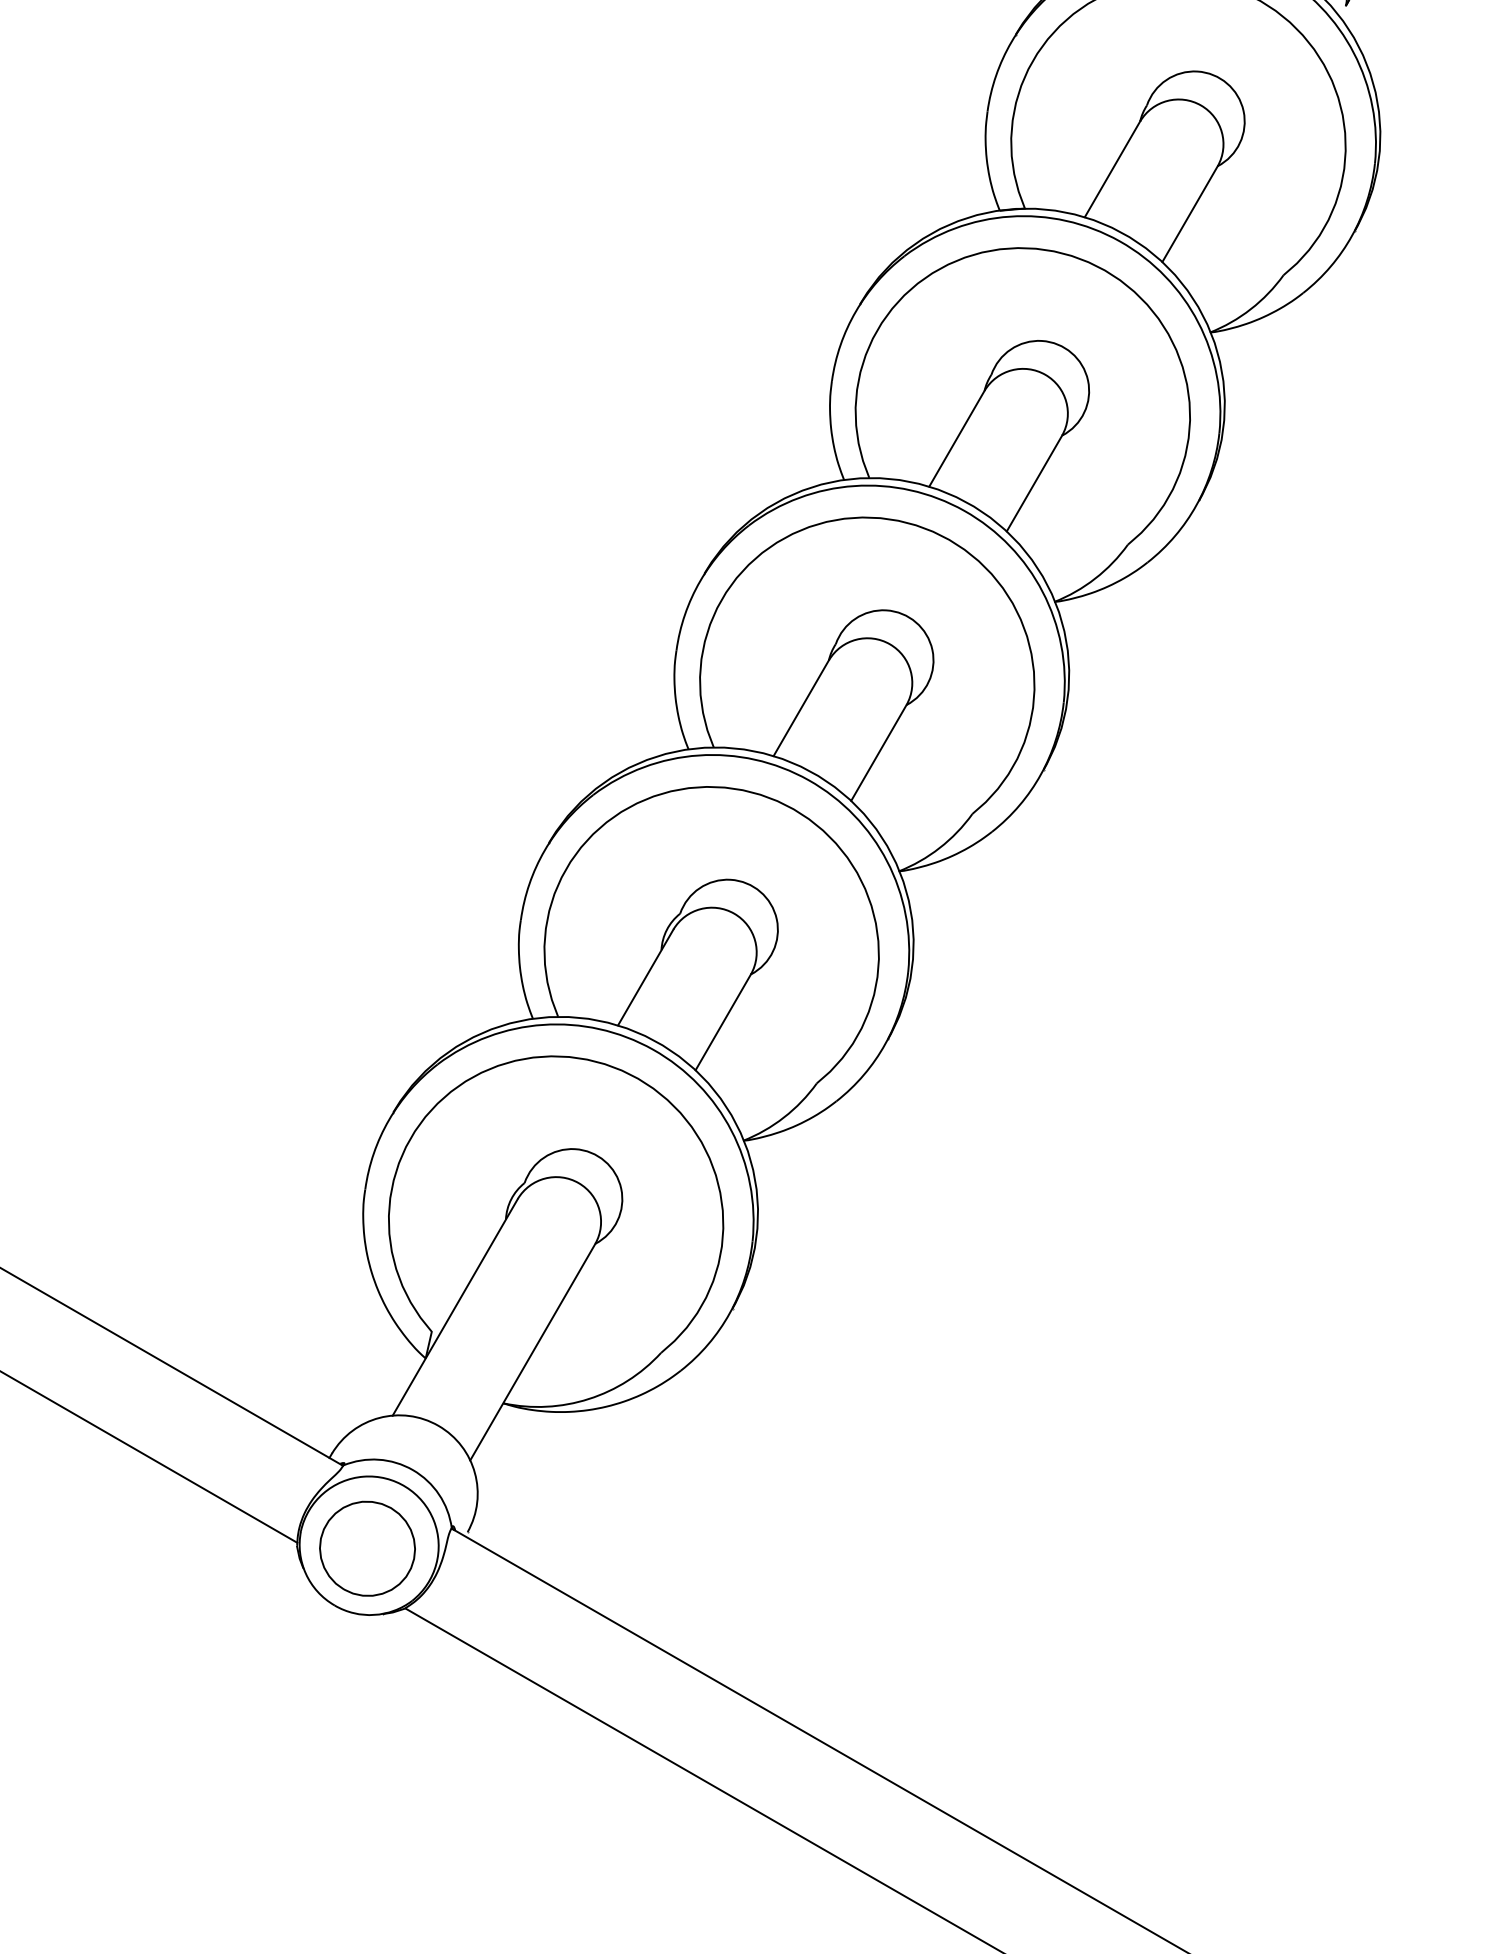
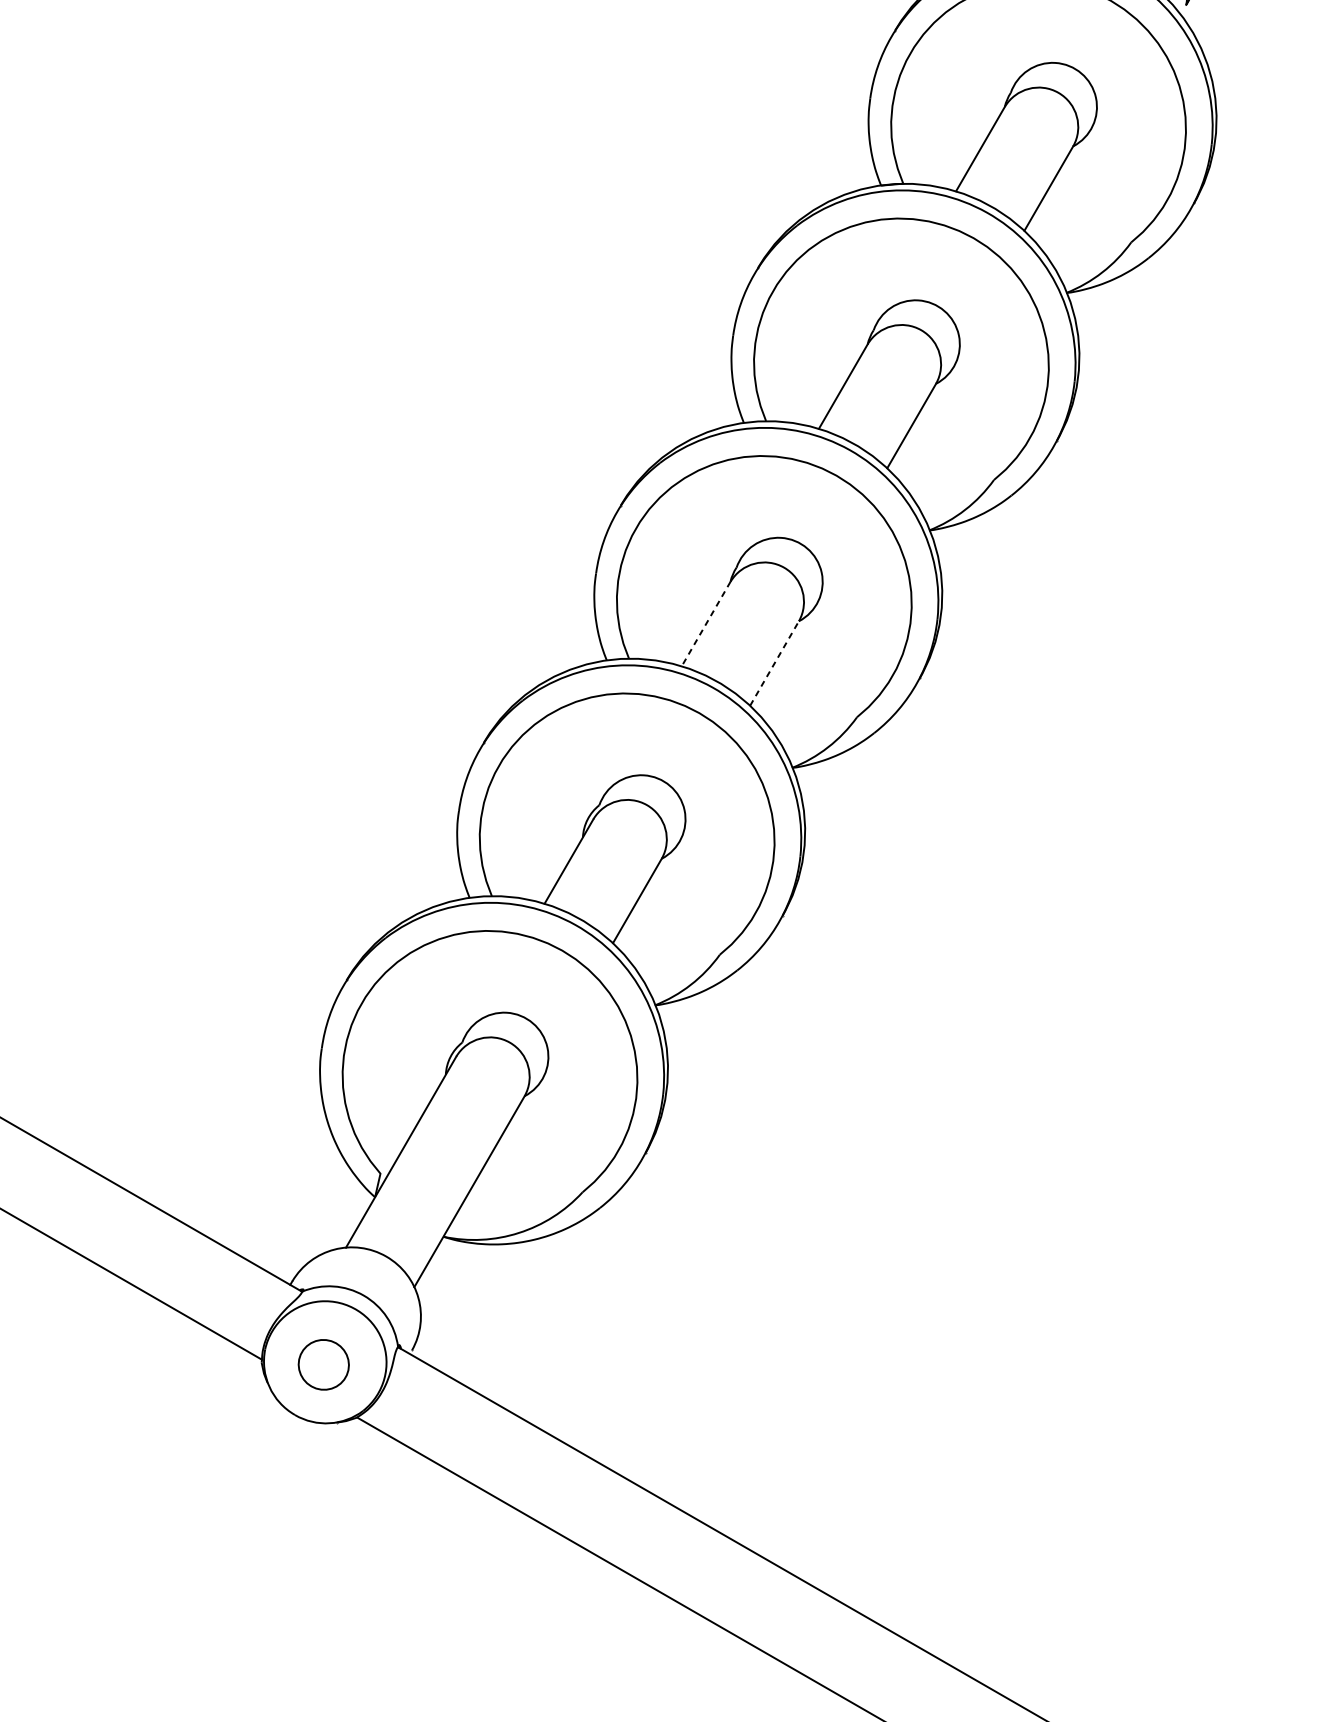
line: (801, 708) -> (706, 624), solid -> dashed
line: (879, 752) -> (775, 663), solid -> dashed
part: (367, 1548) -> (323, 1364), size x0.6

